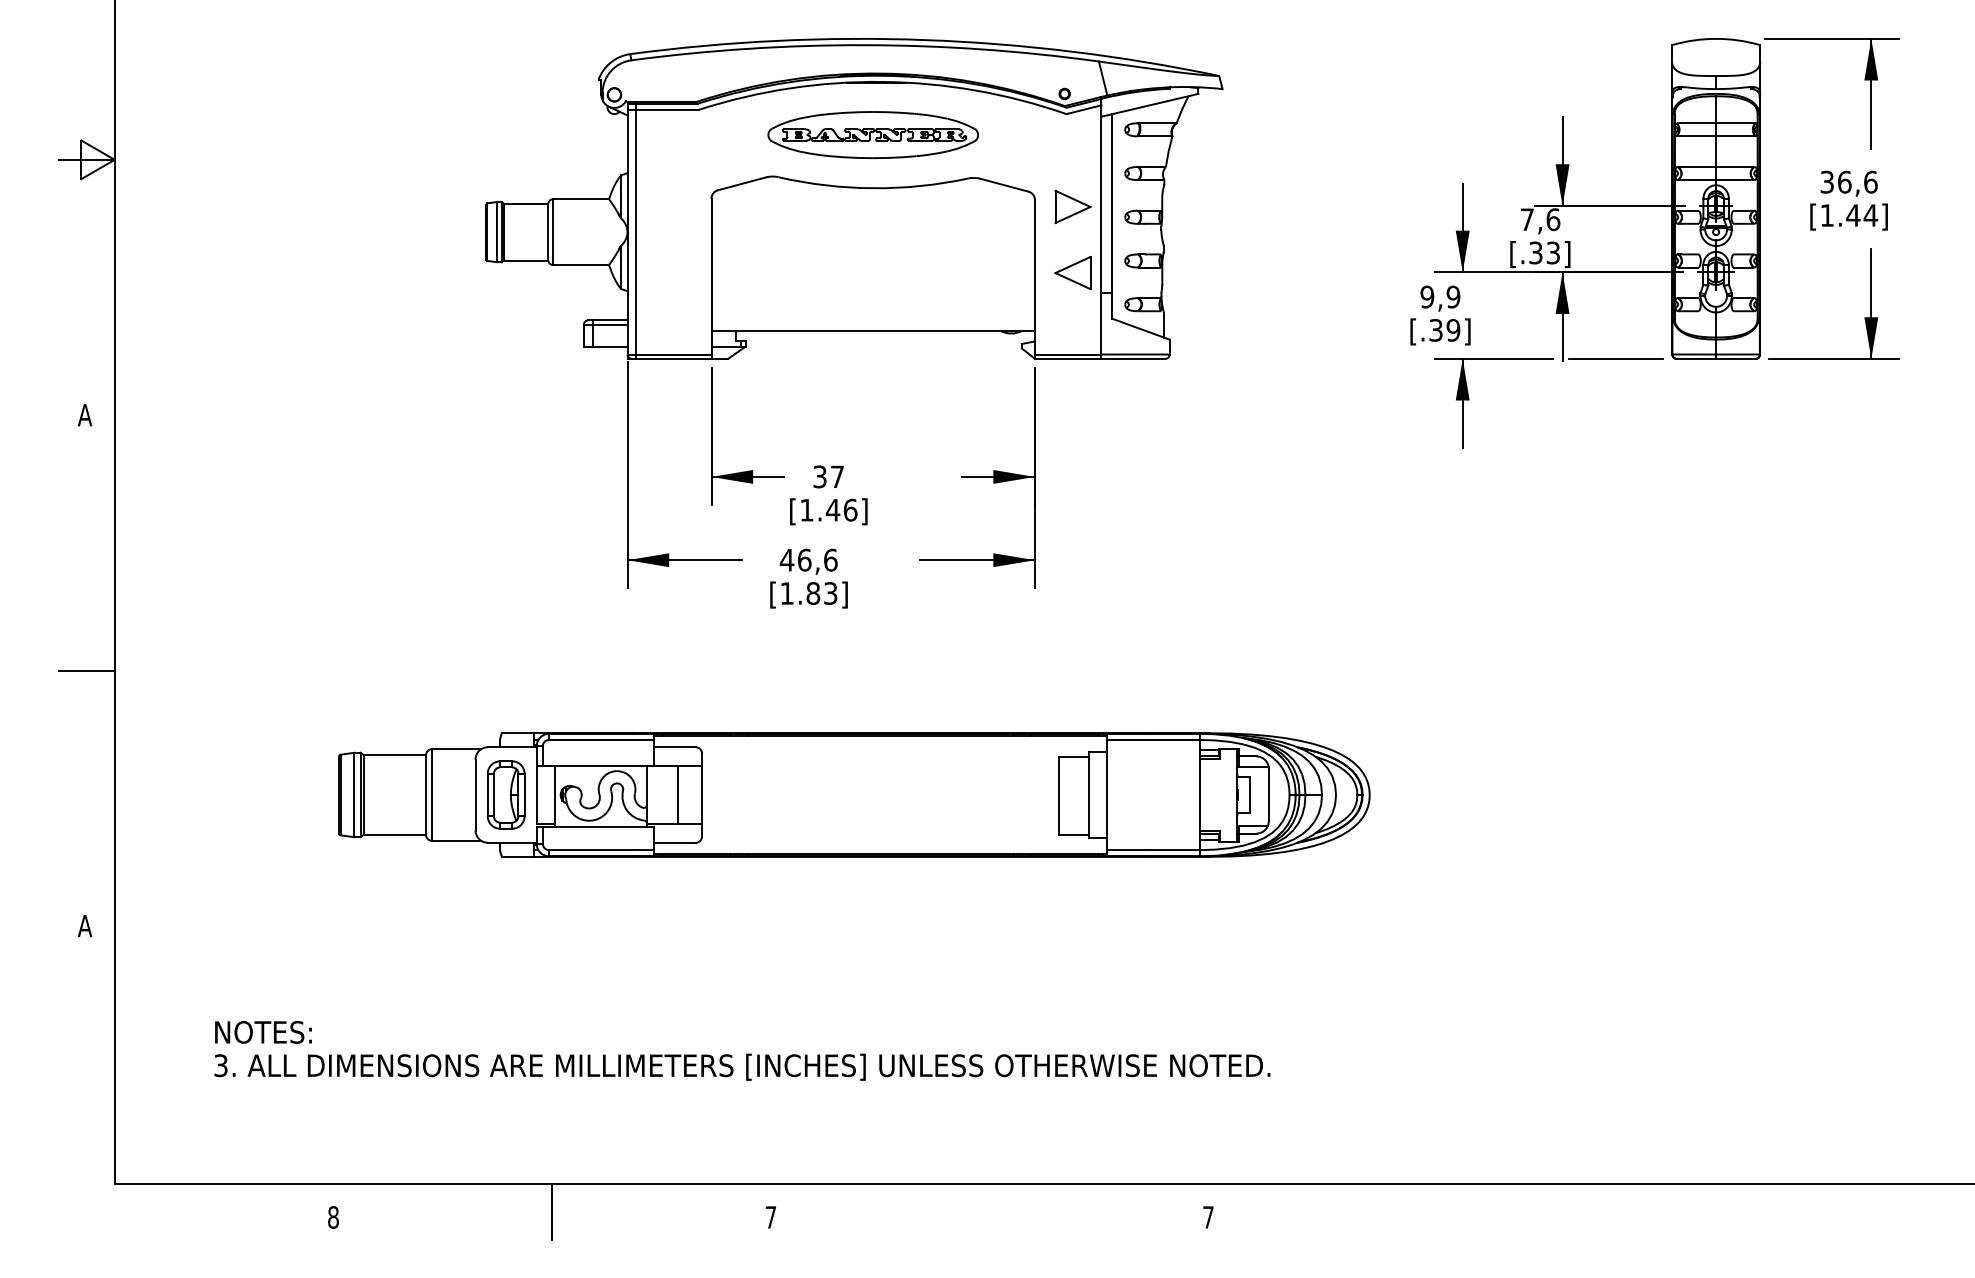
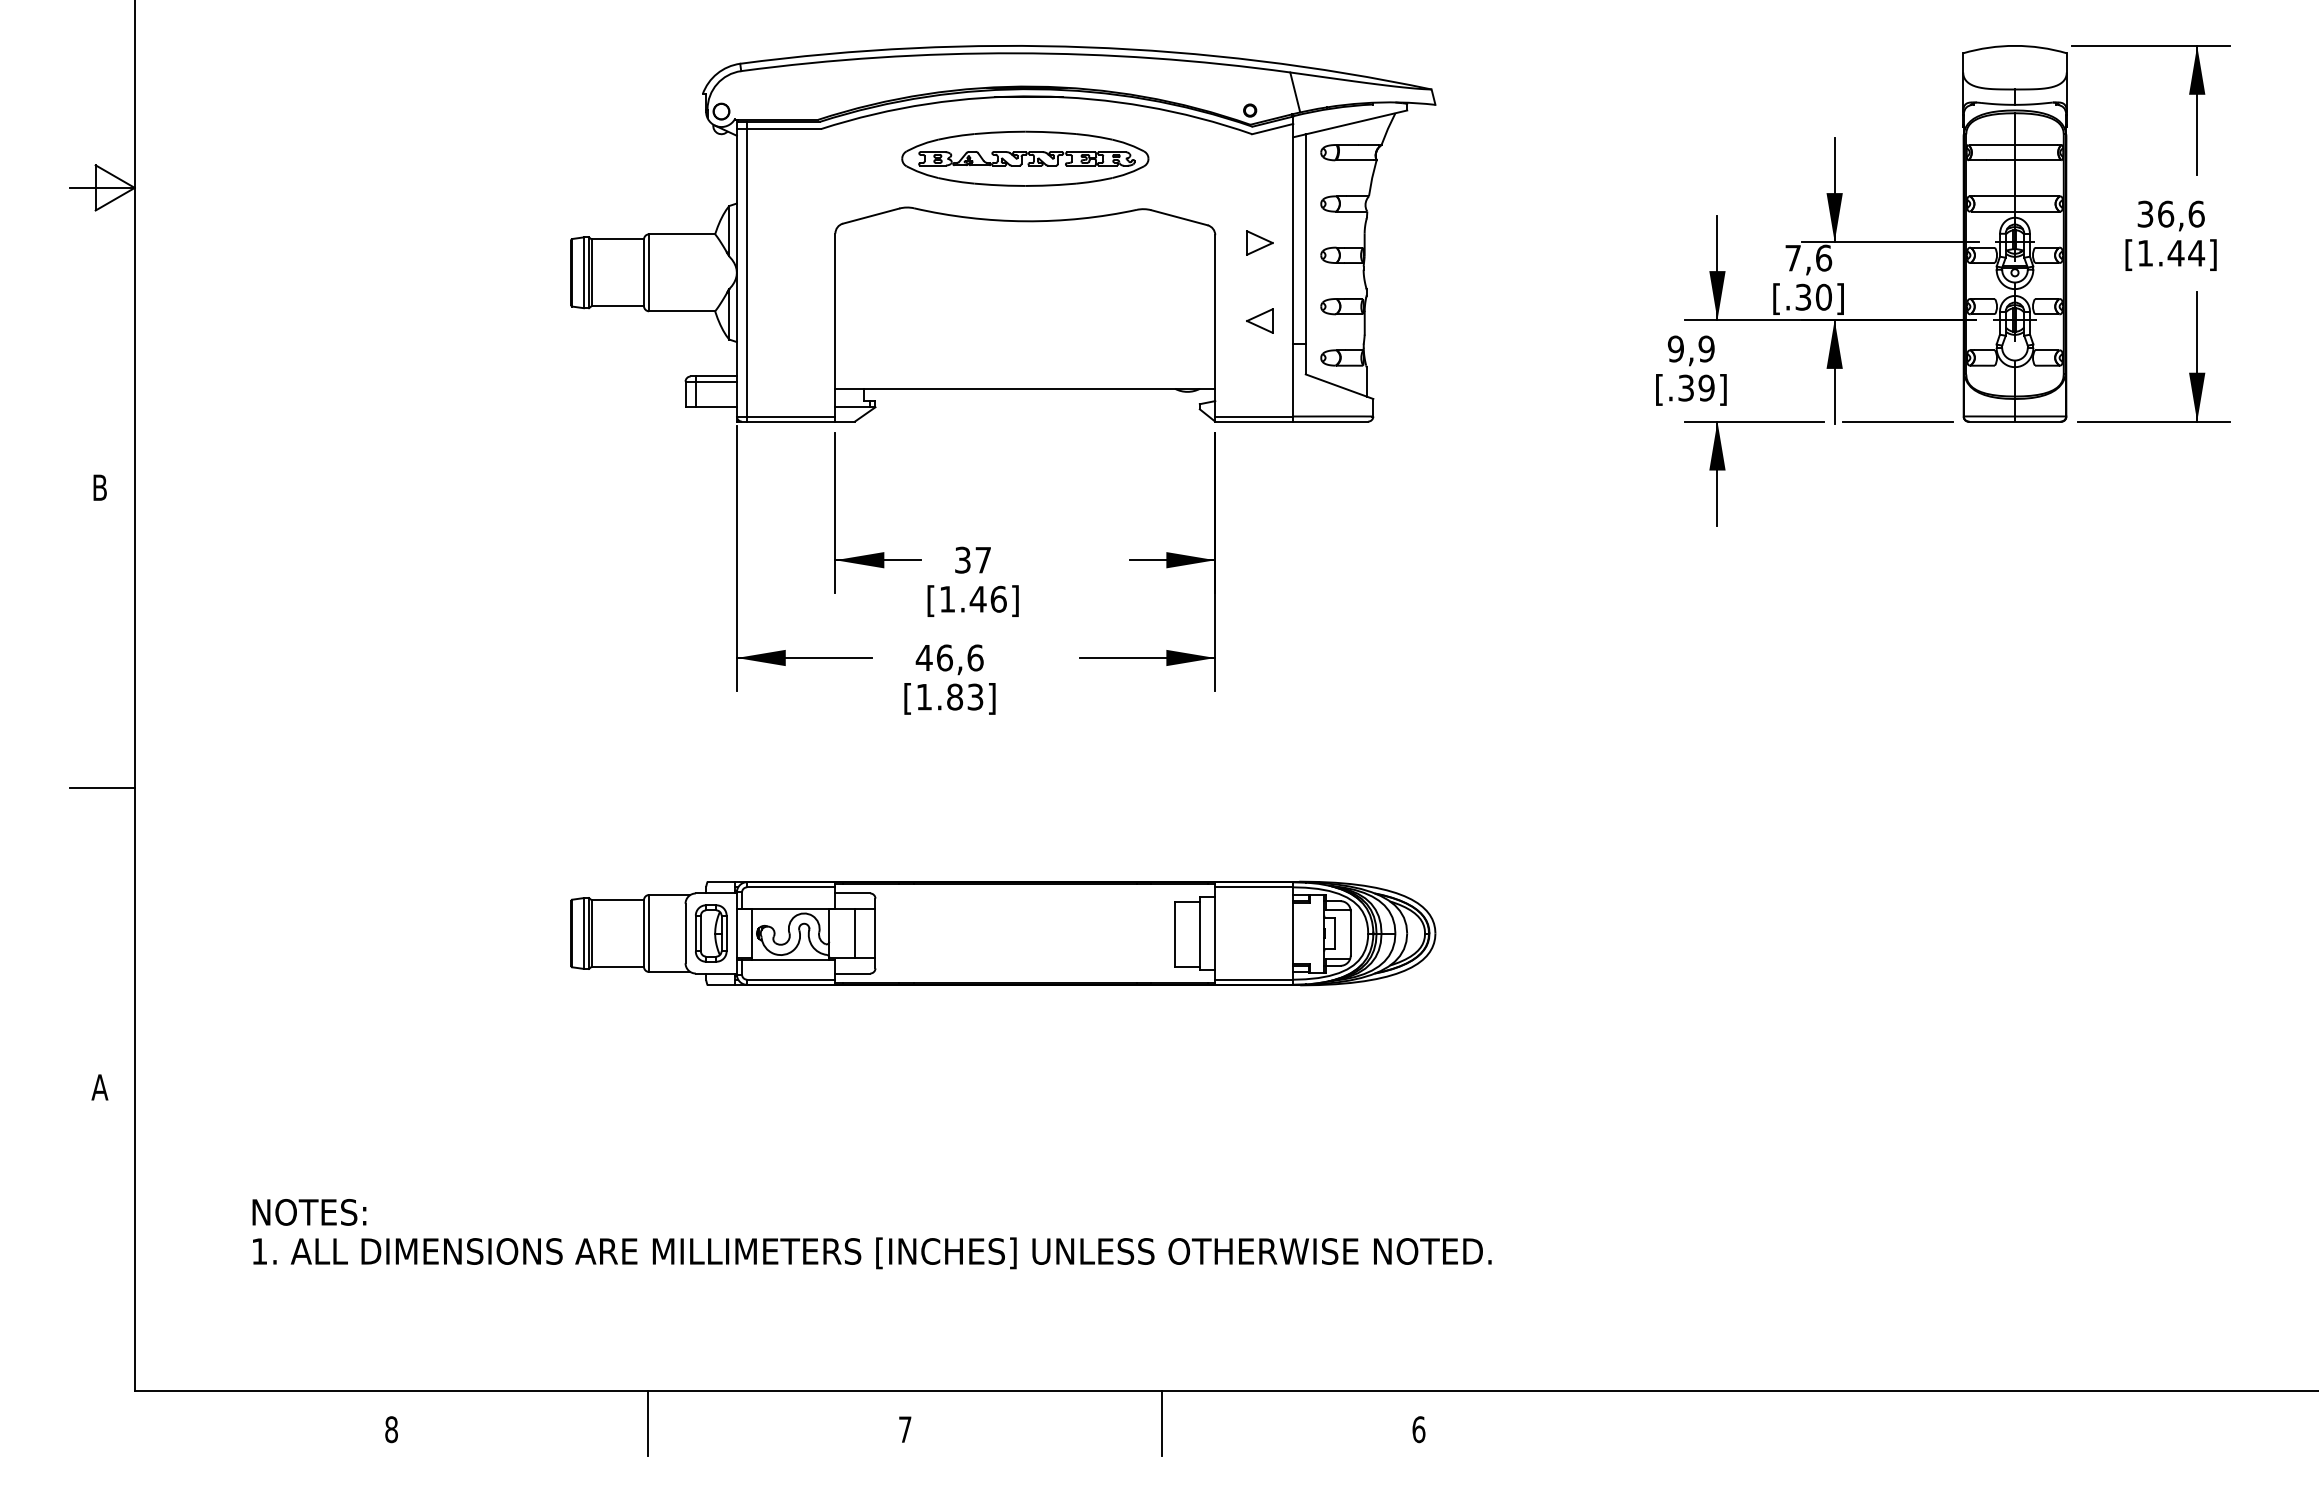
part: (1072, 206) -> (1259, 242), size x0.62
text: (1553, 252) -> (1824, 296), [.33] -> [.30]
part: (1072, 273) -> (1259, 321), size x0.62
text: (85, 415) -> (100, 488), A -> B
part: (854, 794) -> (1003, 933), size x0.71
text: (220, 1065) -> (258, 1251), 3. -> 1.
line: (989, 1211) -> (1161, 1422), added
text: (1208, 1217) -> (1418, 1429), 7 -> 6

